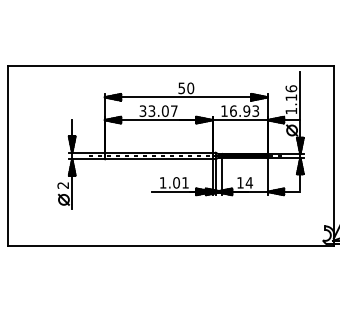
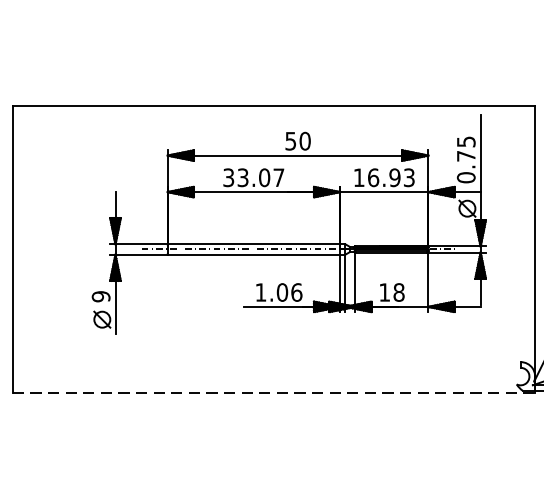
text: (291, 99) -> (466, 159), 1.16 -> 0.75
text: (185, 182) -> (296, 291), 1.01 -> 1.06
text: (249, 182) -> (399, 291), 14 -> 18
text: (63, 185) -> (101, 296), 2 -> 9
line: (171, 245) -> (274, 392), solid -> dashed

